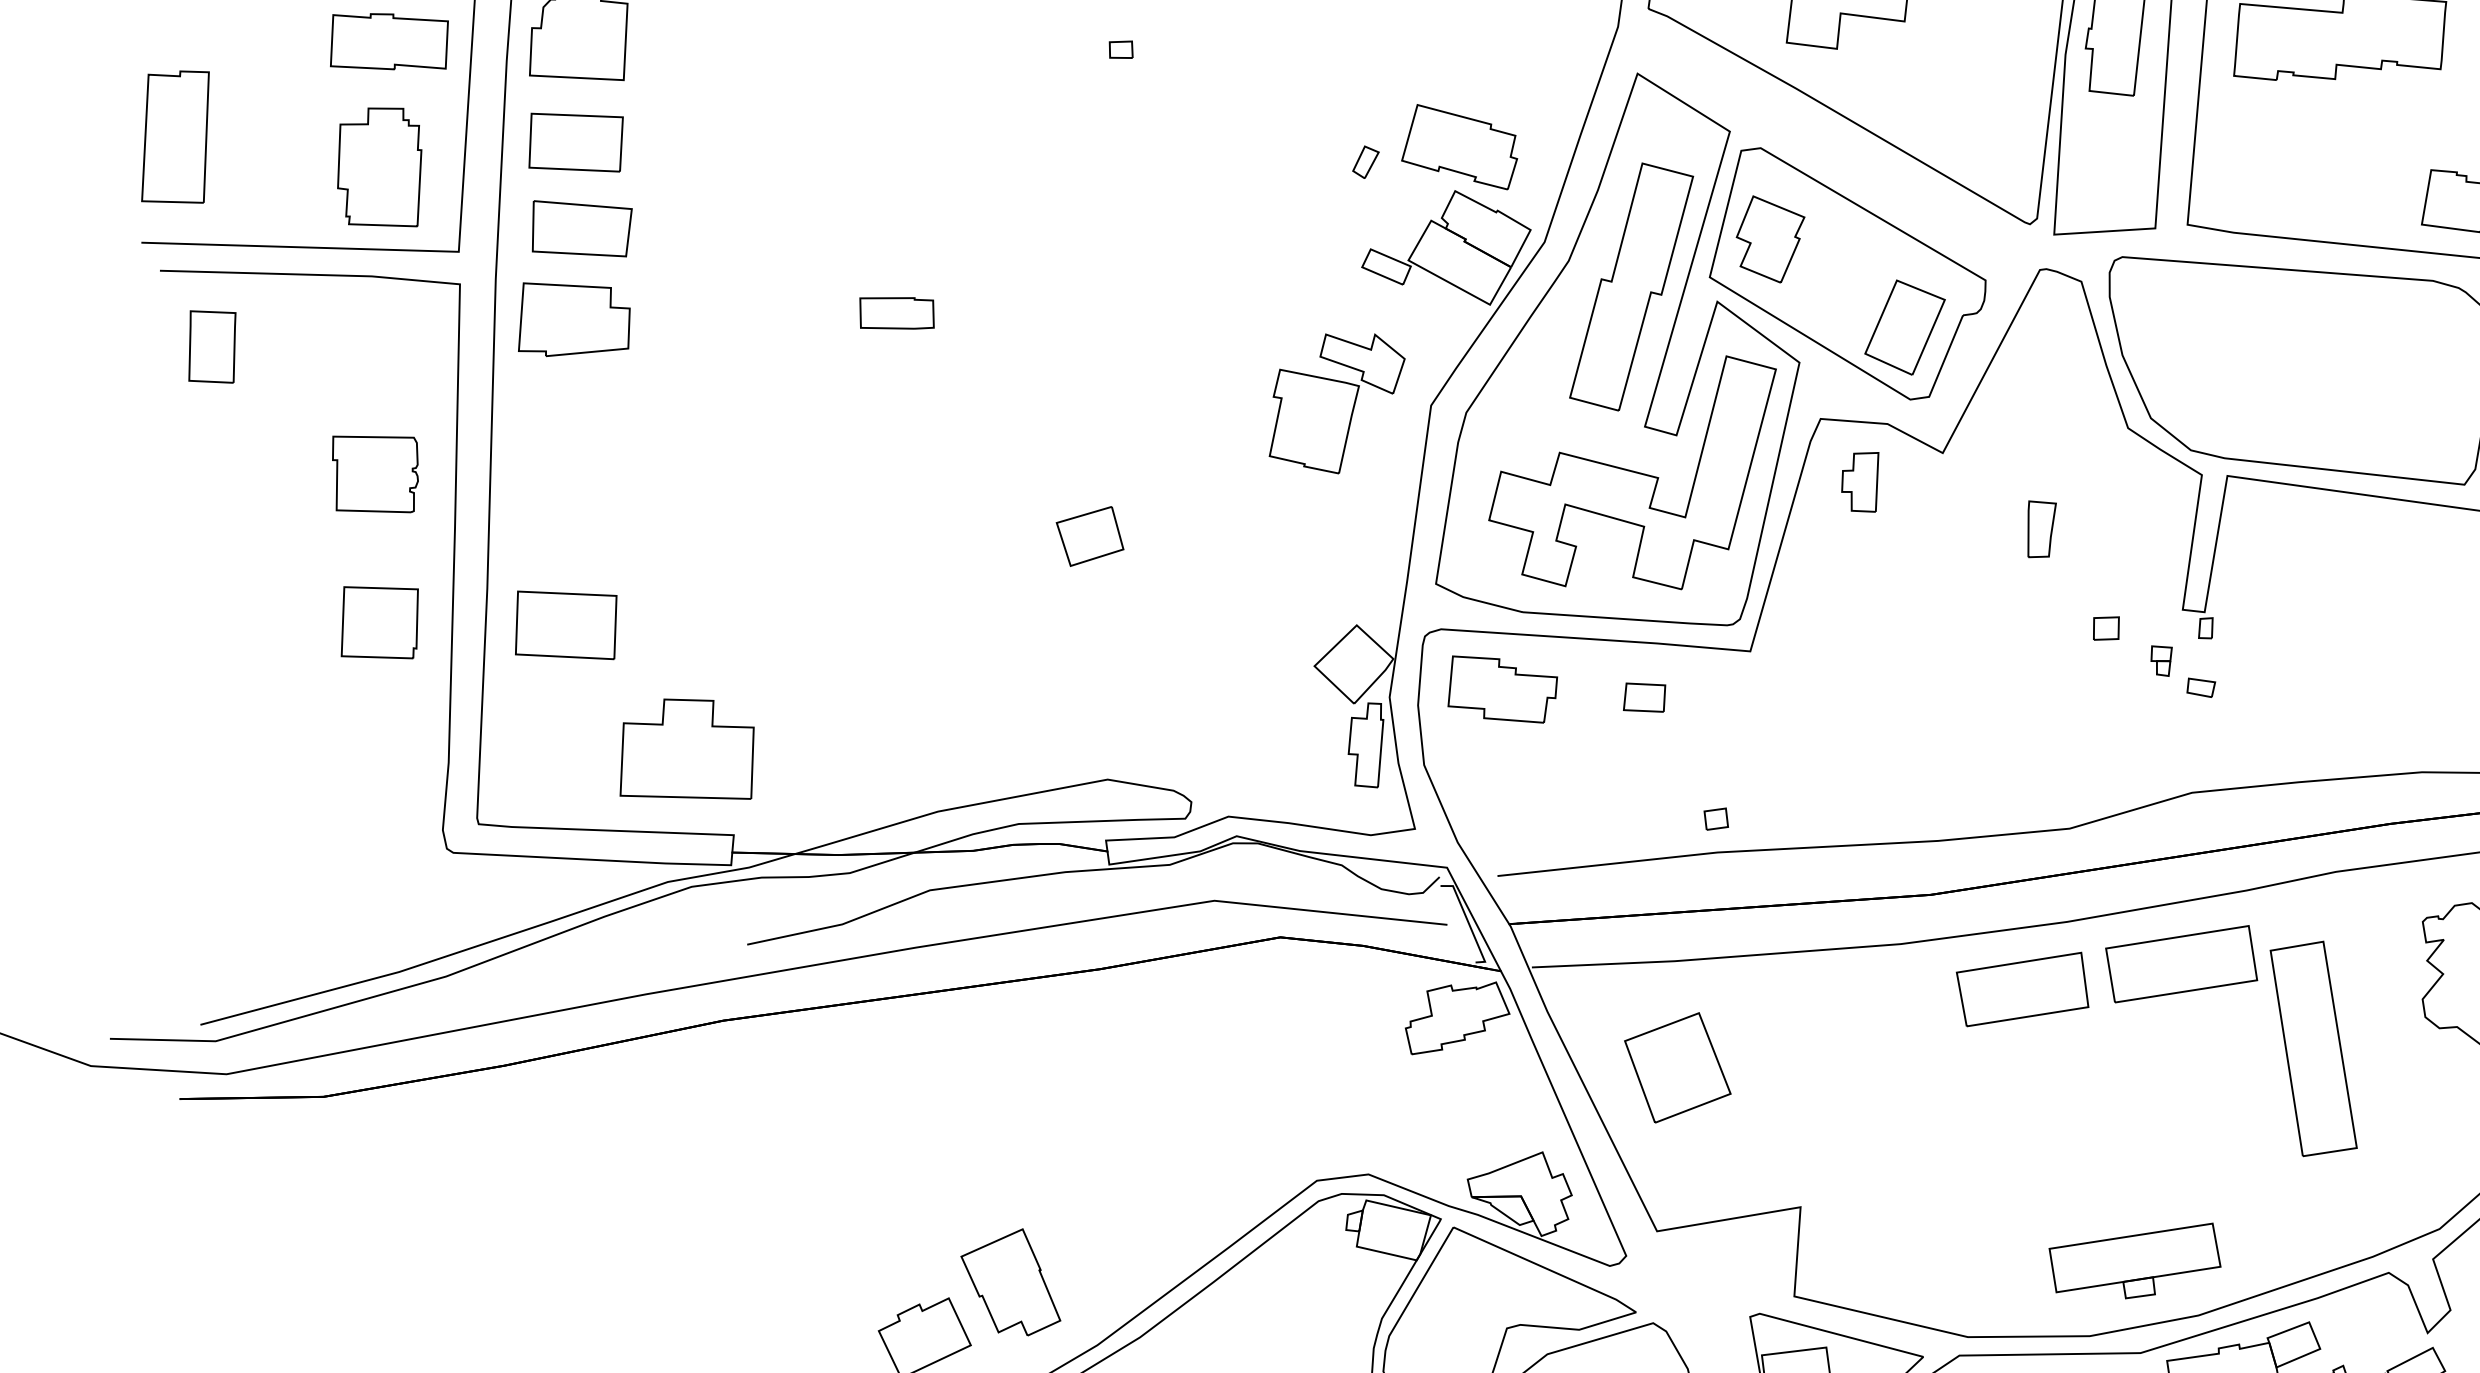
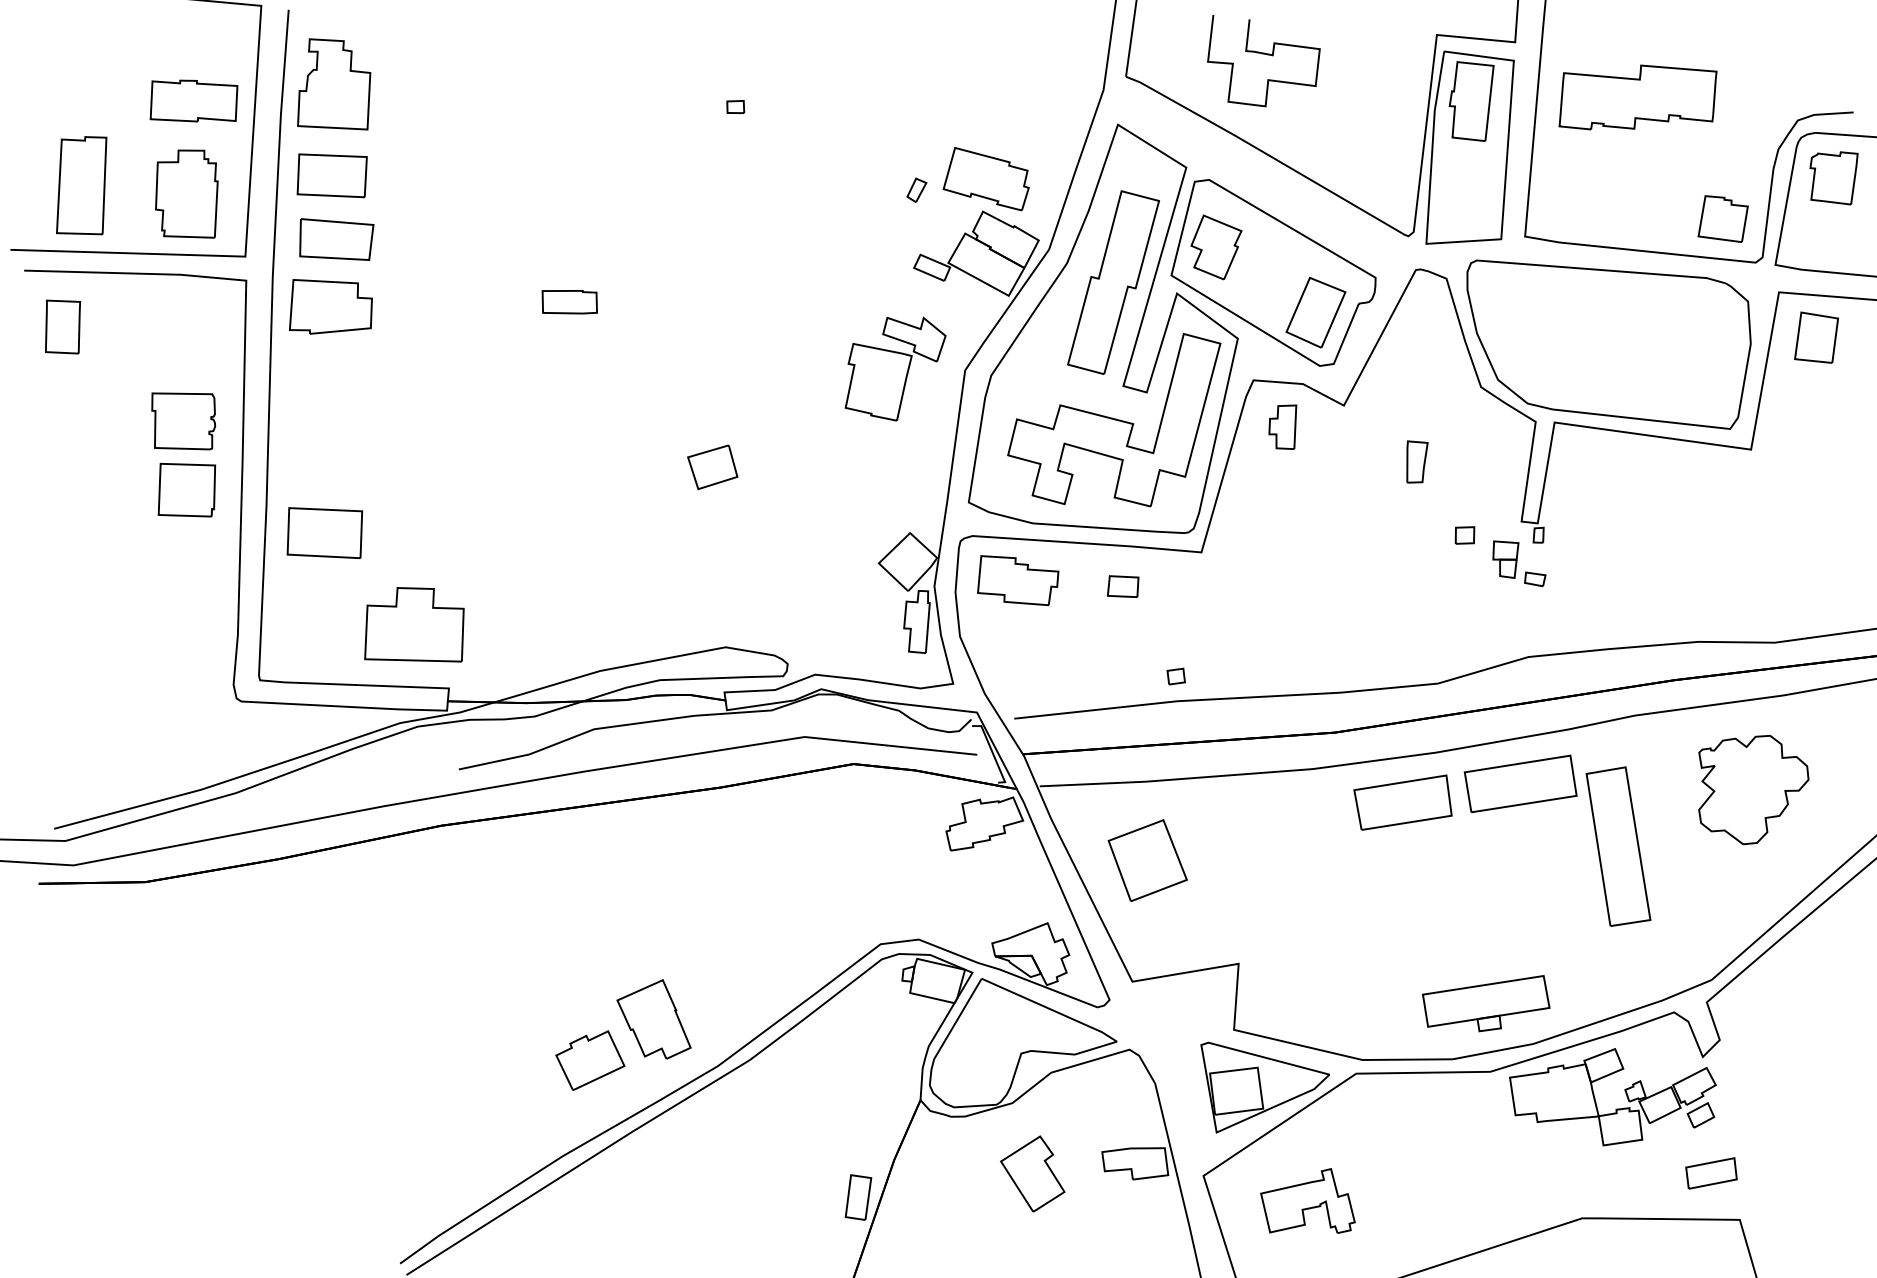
part: (175, 136) -> (81, 185), moved
part: (379, 621) -> (186, 489), moved
part: (2161, 660) -> (1505, 559), size x1.67

